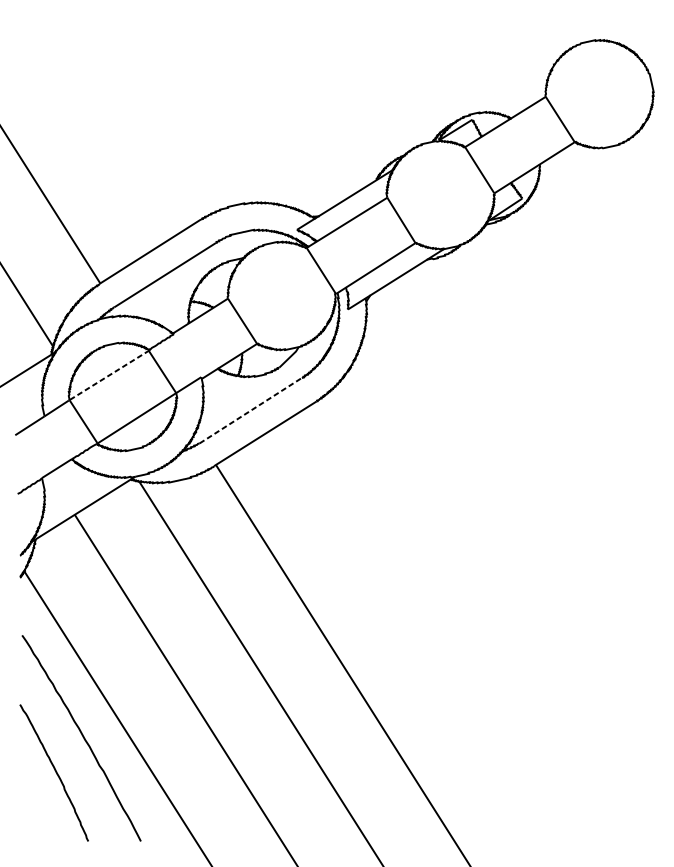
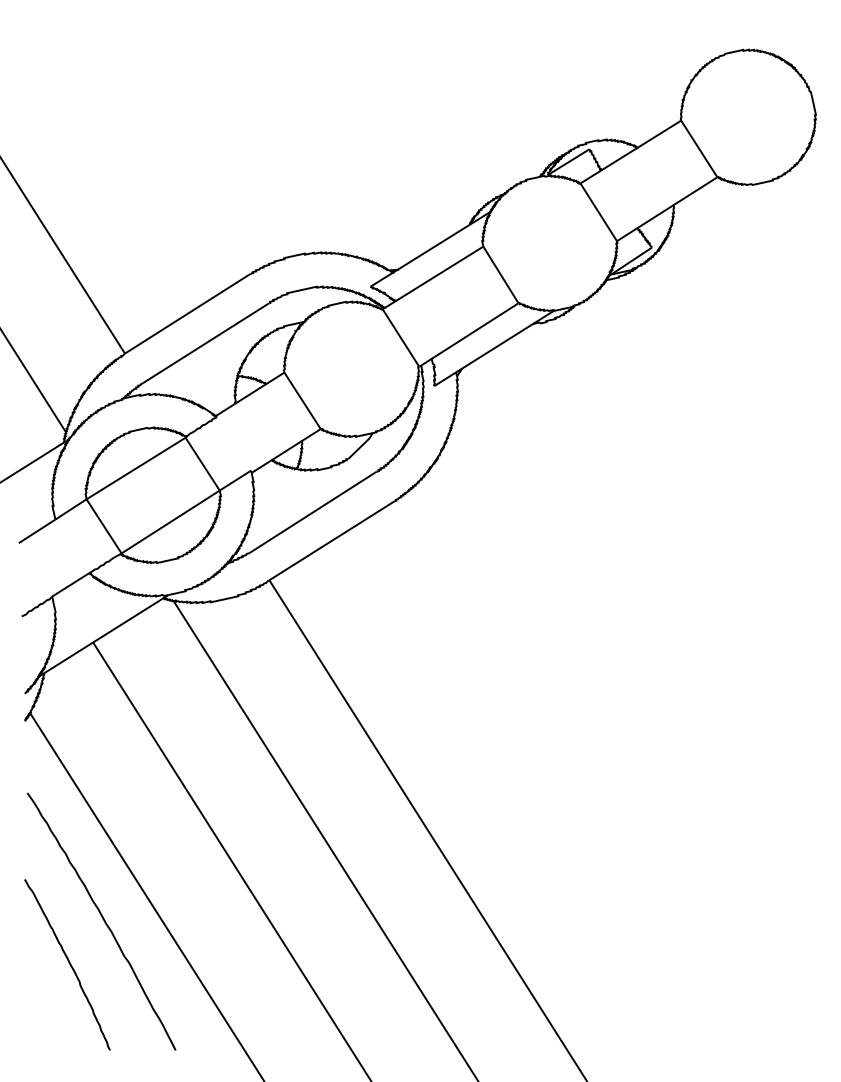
line: (108, 375) -> (135, 468), dashed -> solid
line: (250, 410) -> (312, 512), dashed -> solid

